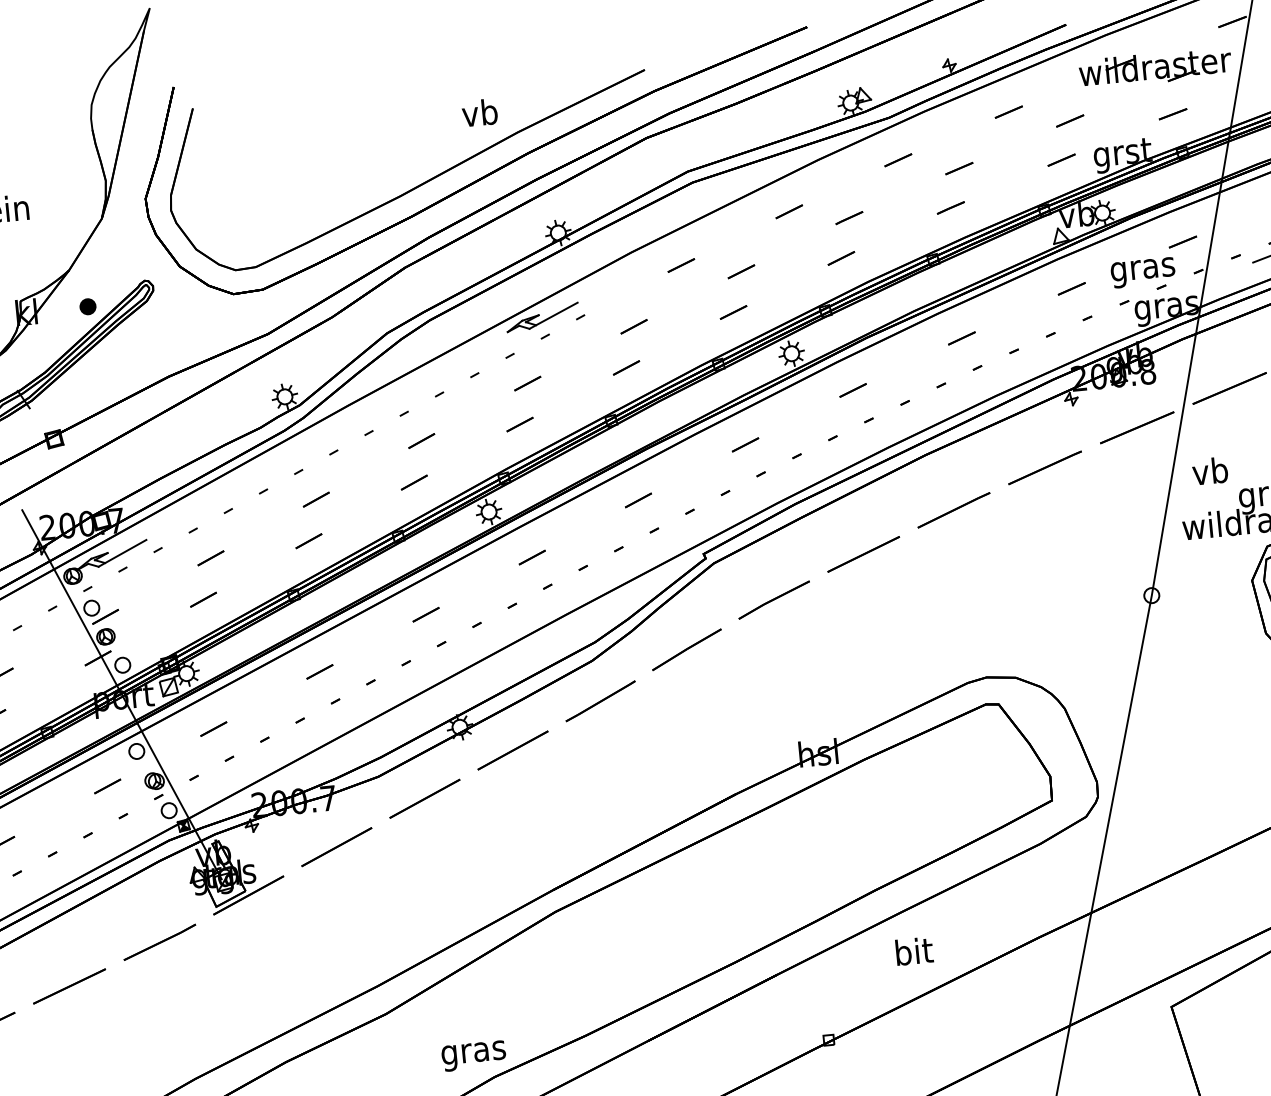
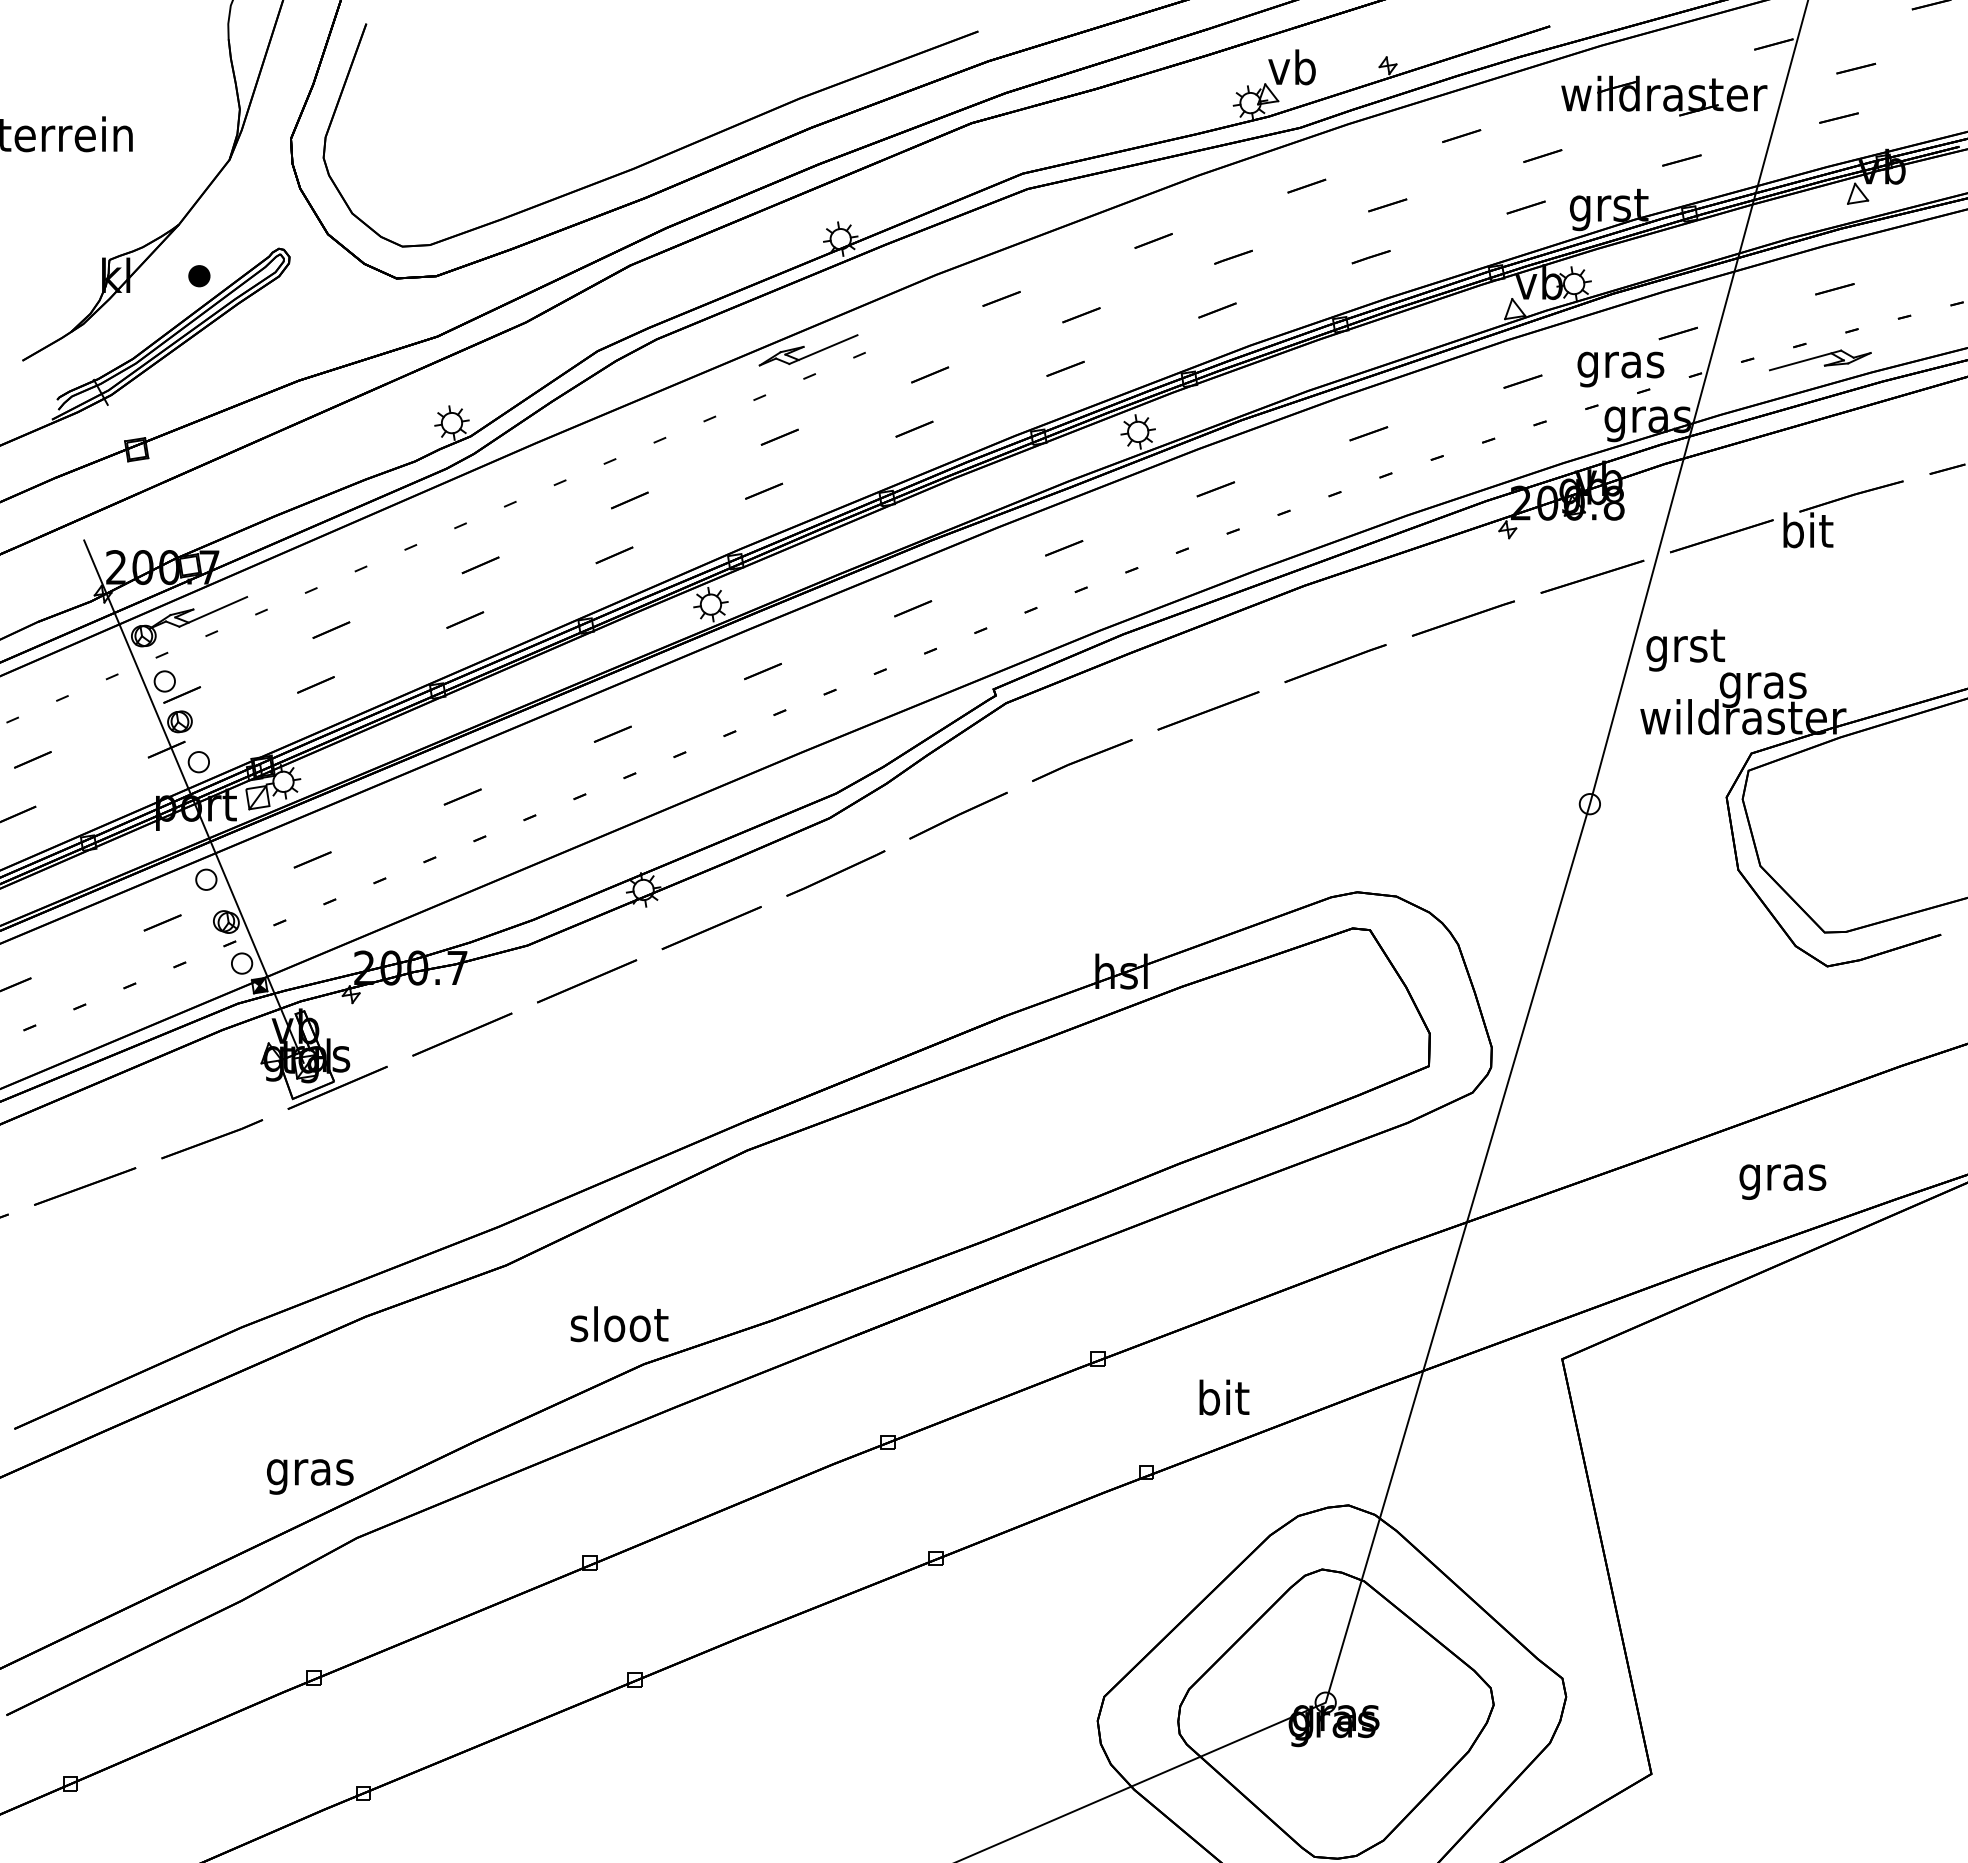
text: (479, 112) -> (1291, 67), moved
text: (1211, 473) -> (1685, 648), vb -> grst
text: (914, 951) -> (1224, 1397), moved
text: (473, 1052) -> (619, 1328), gras -> sloot

